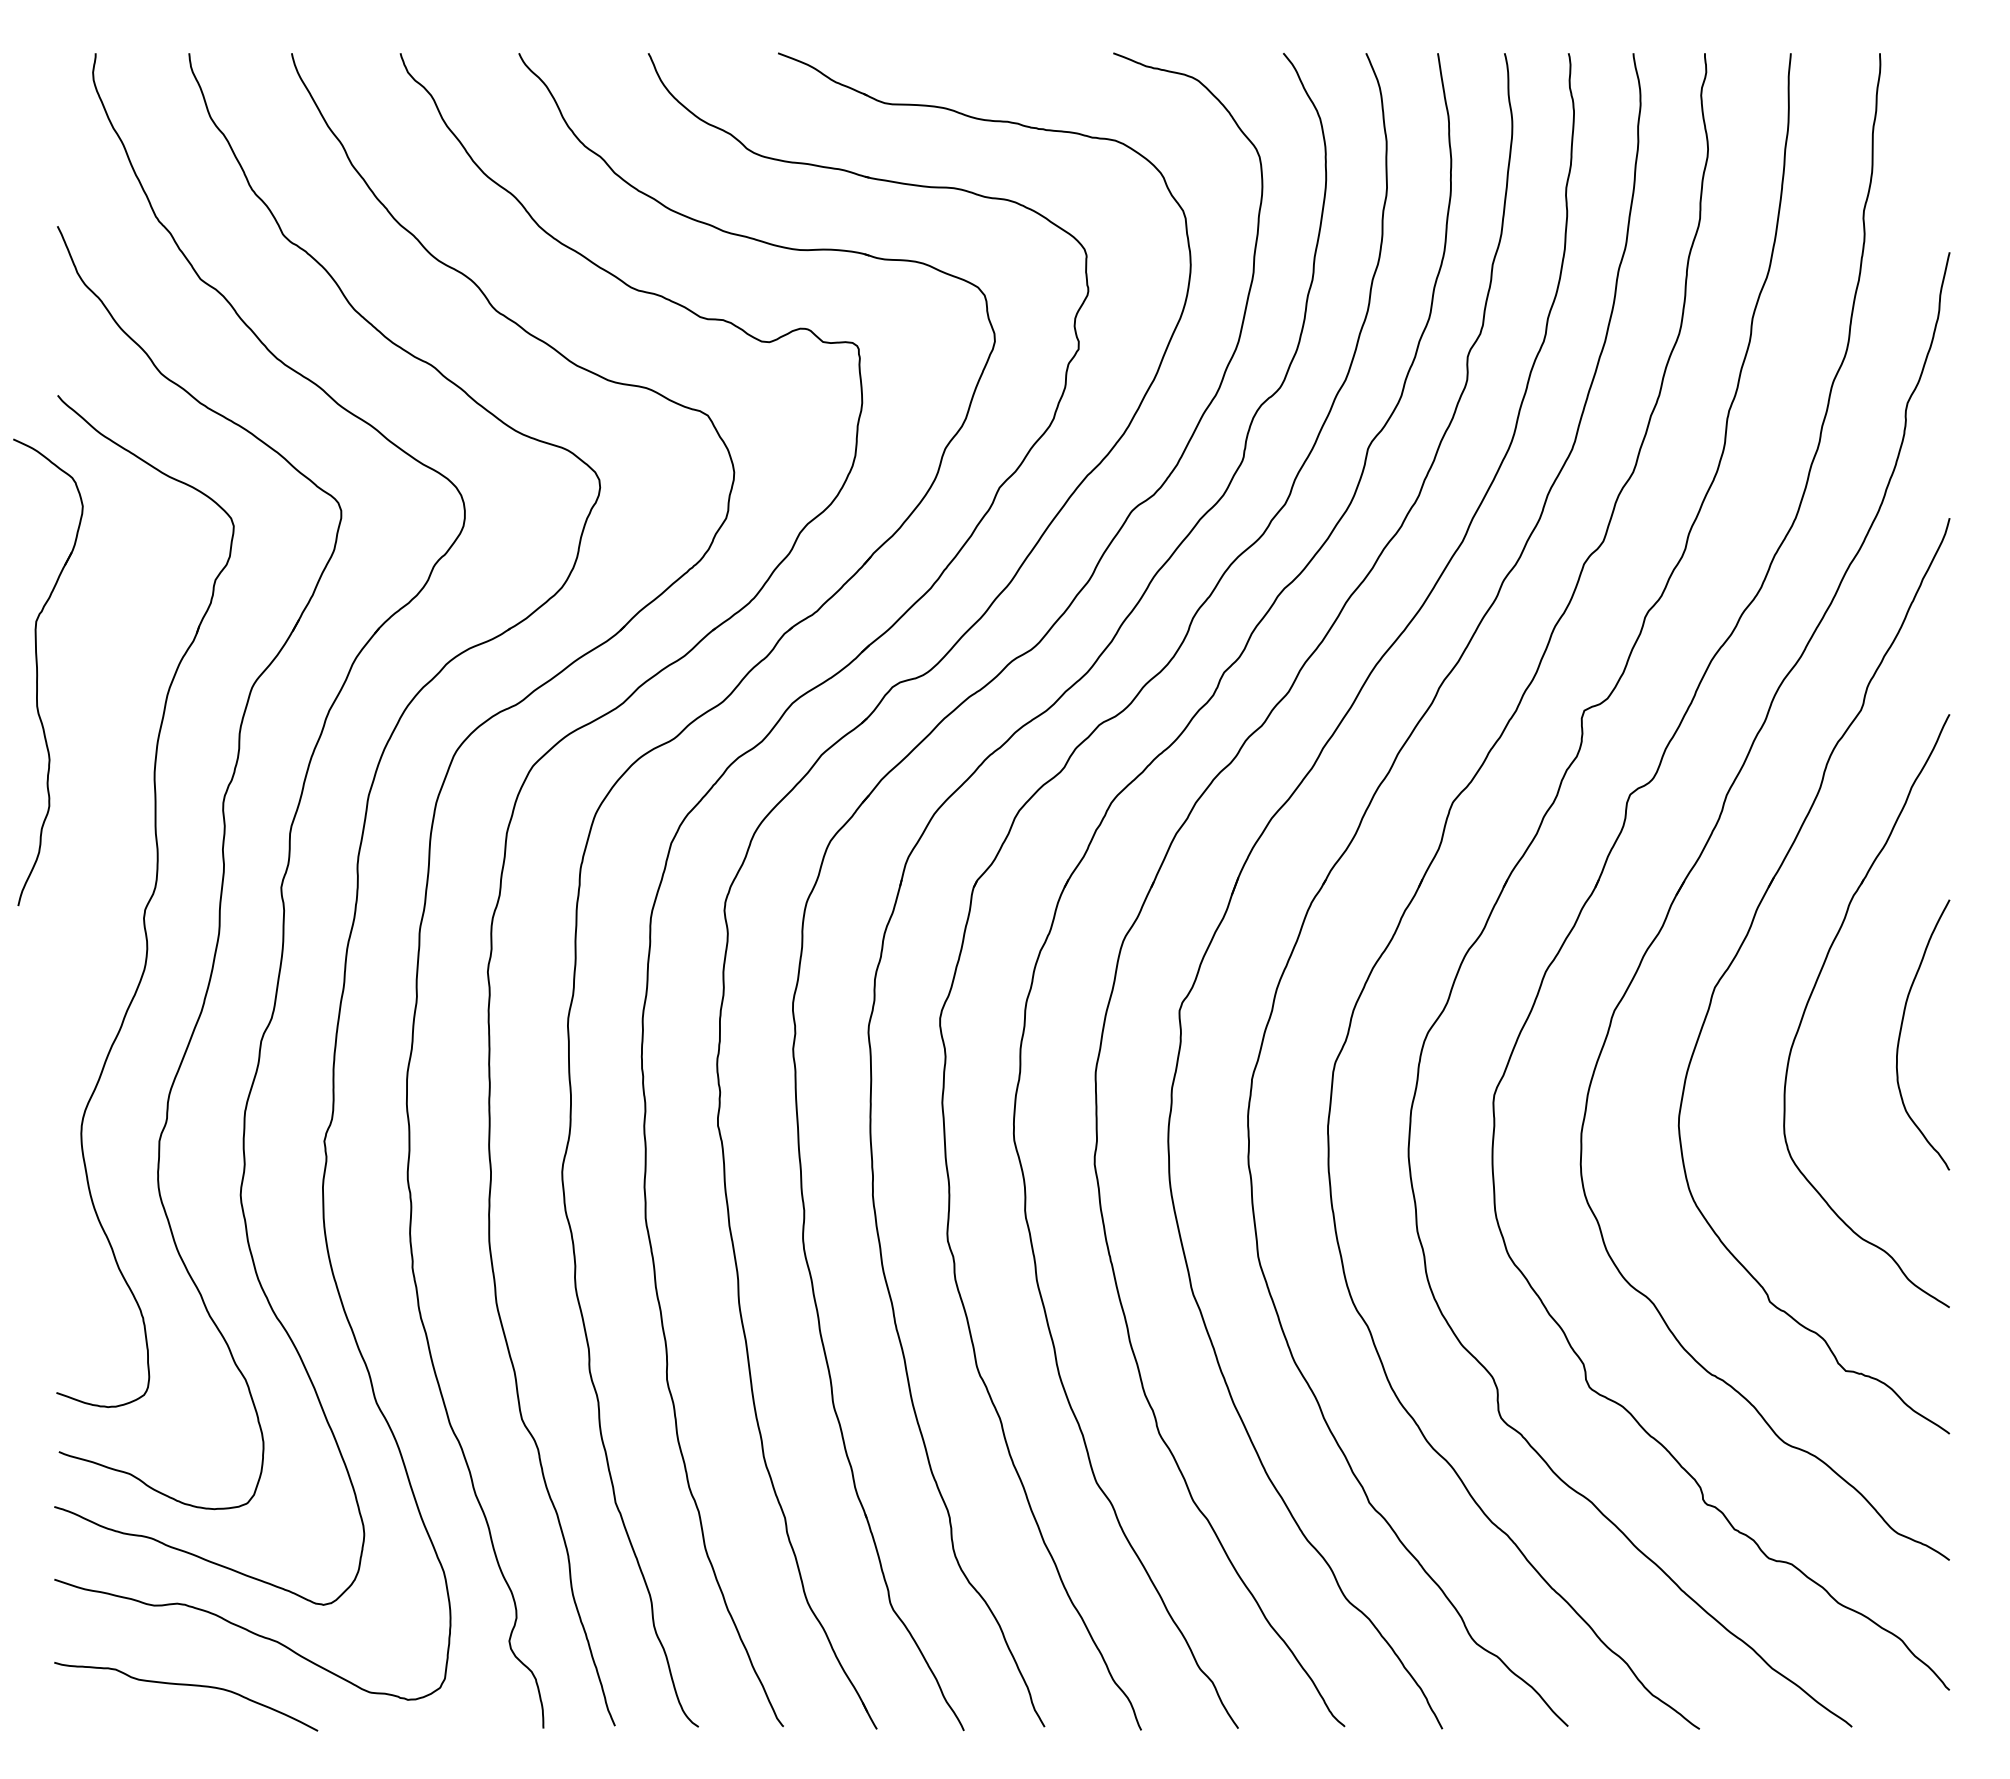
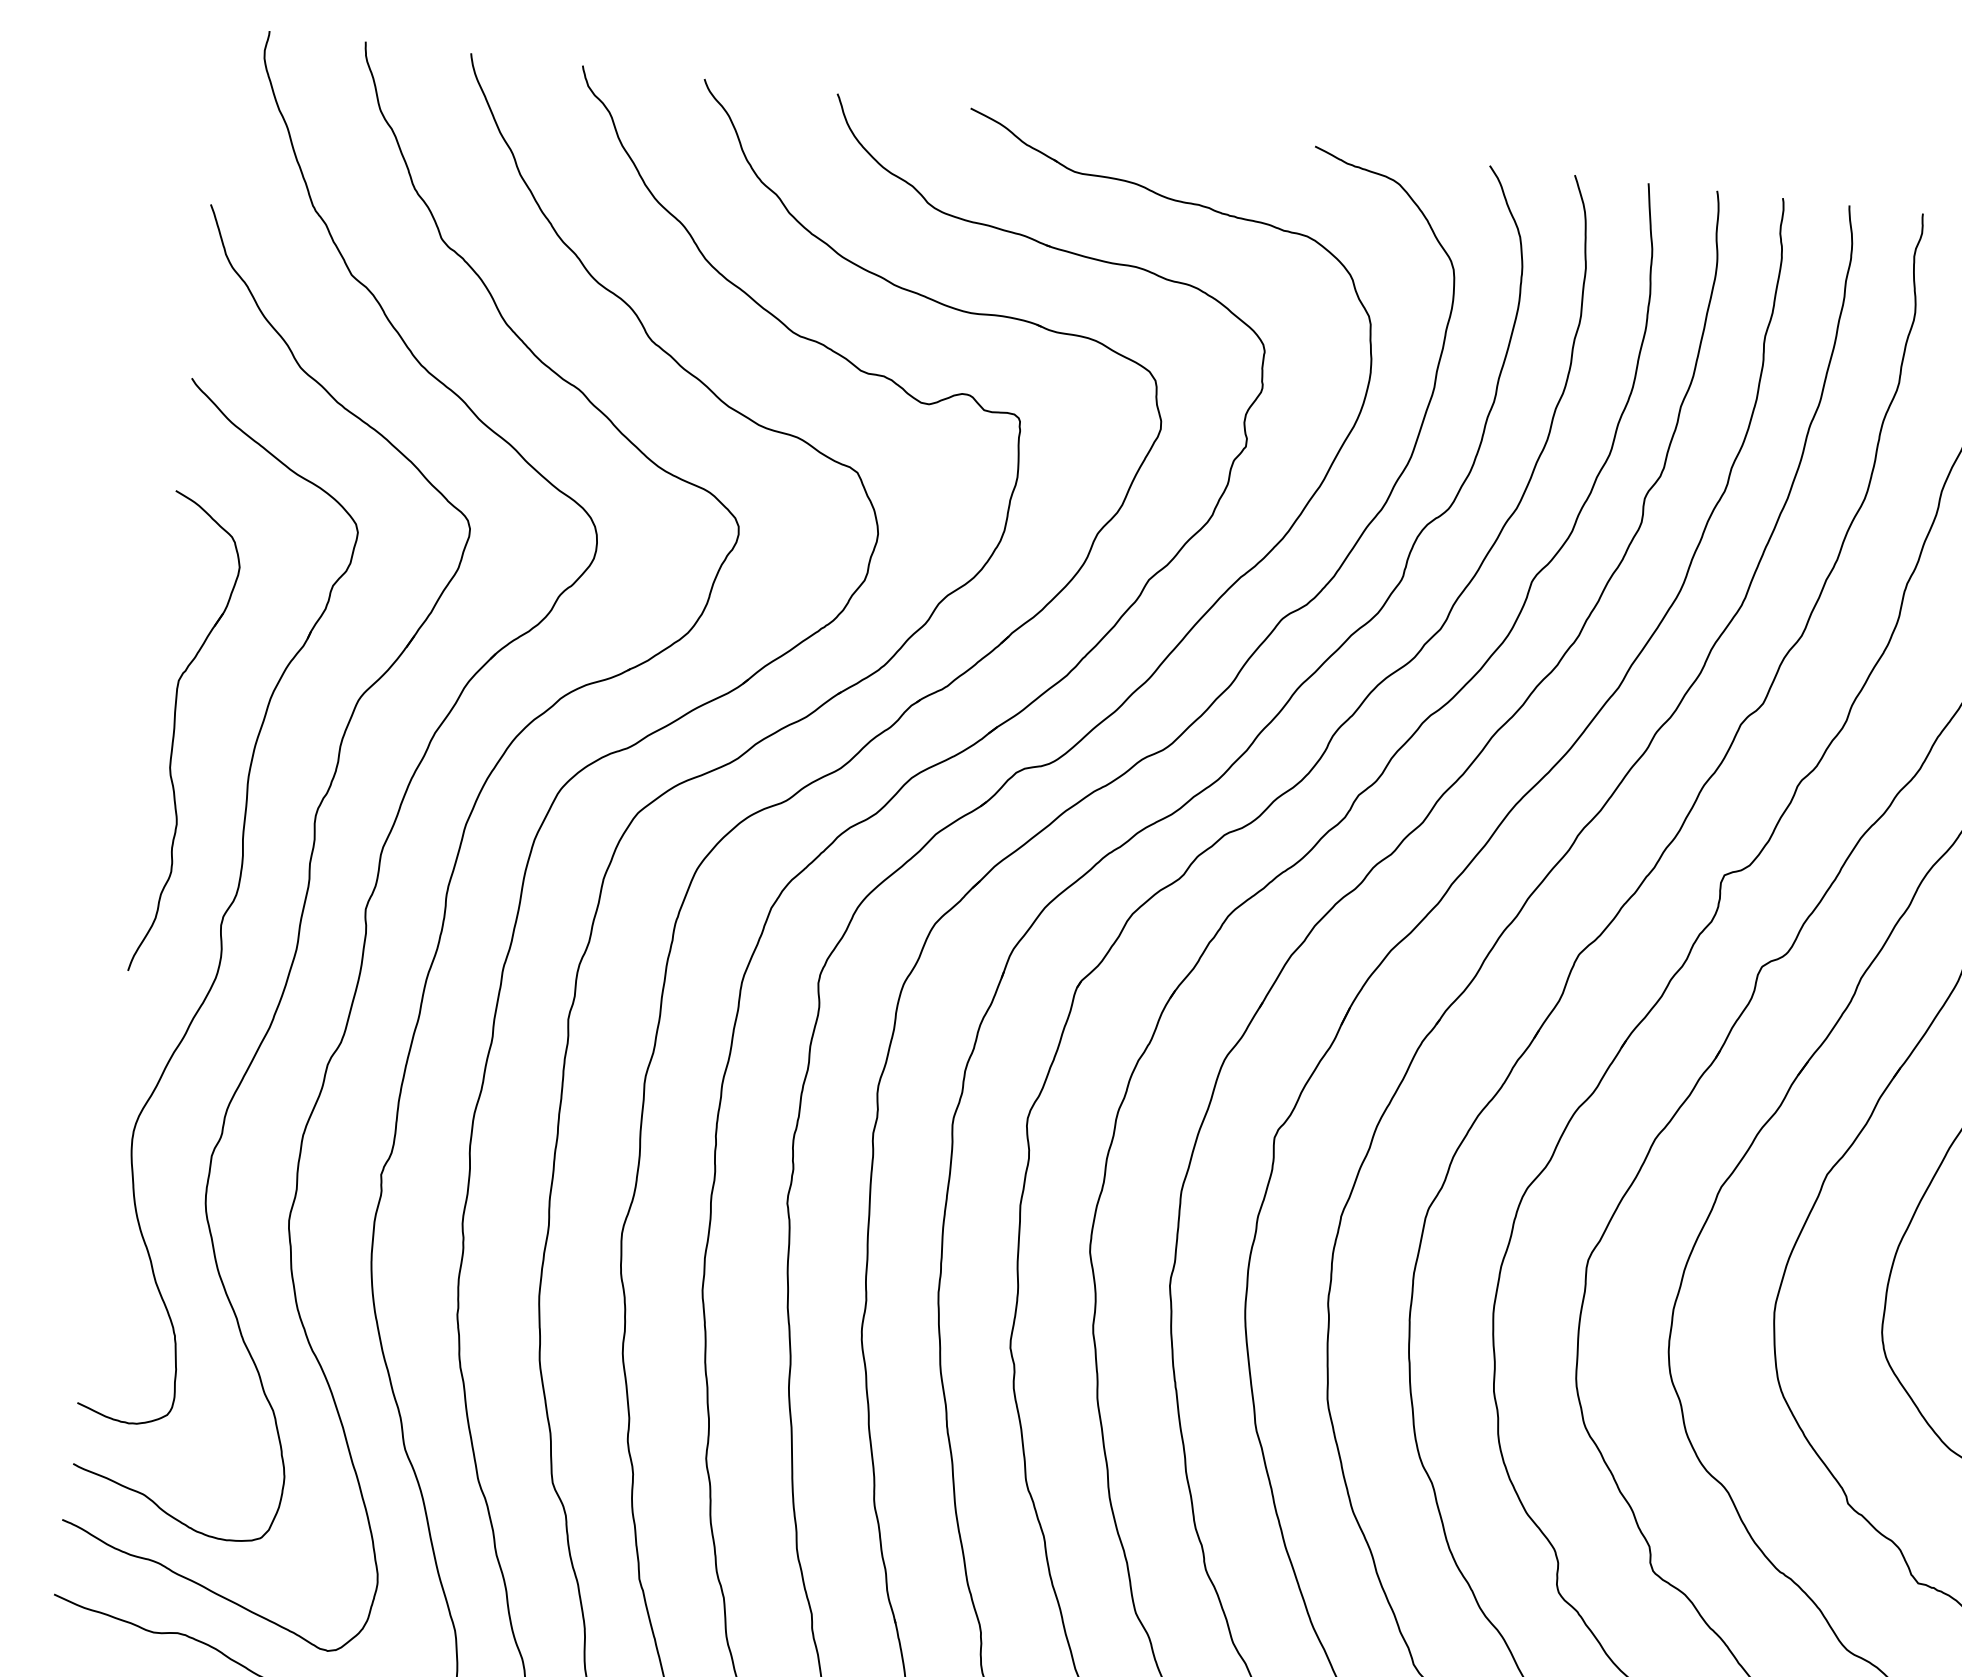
part: (38, 675) -> (174, 736), moved

